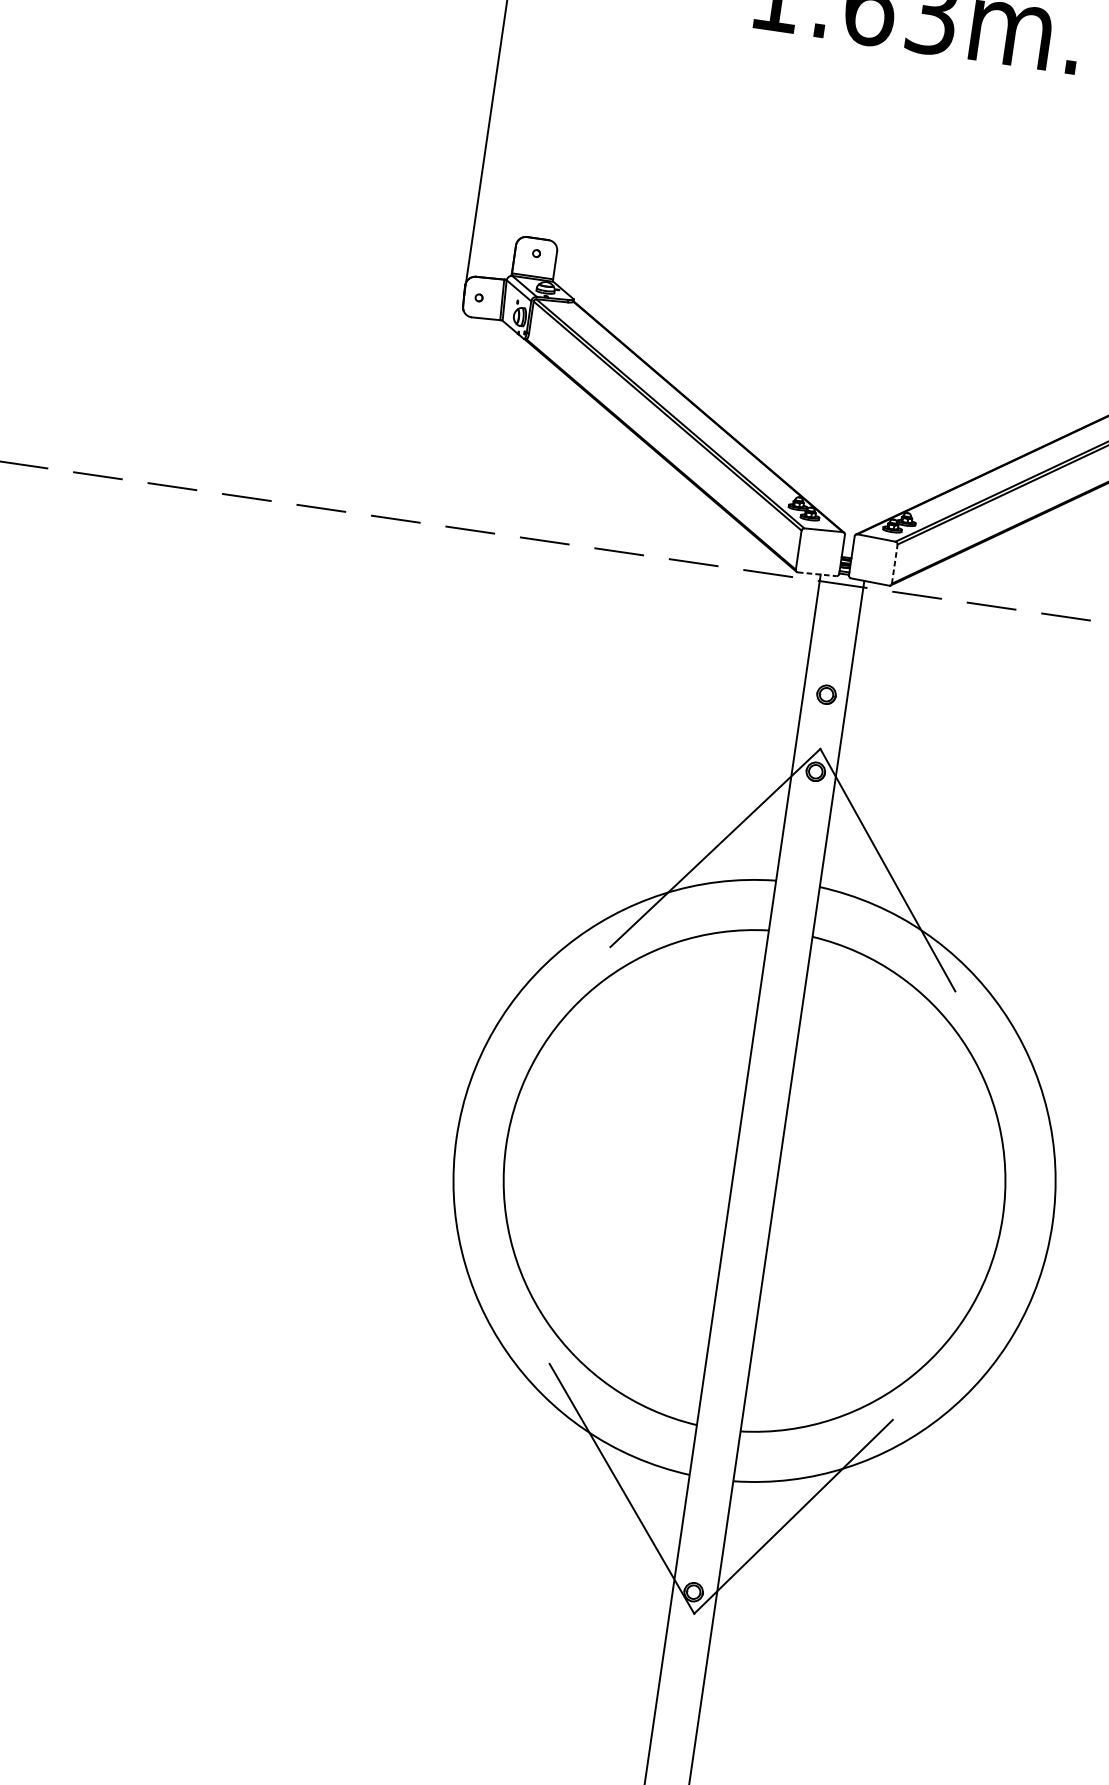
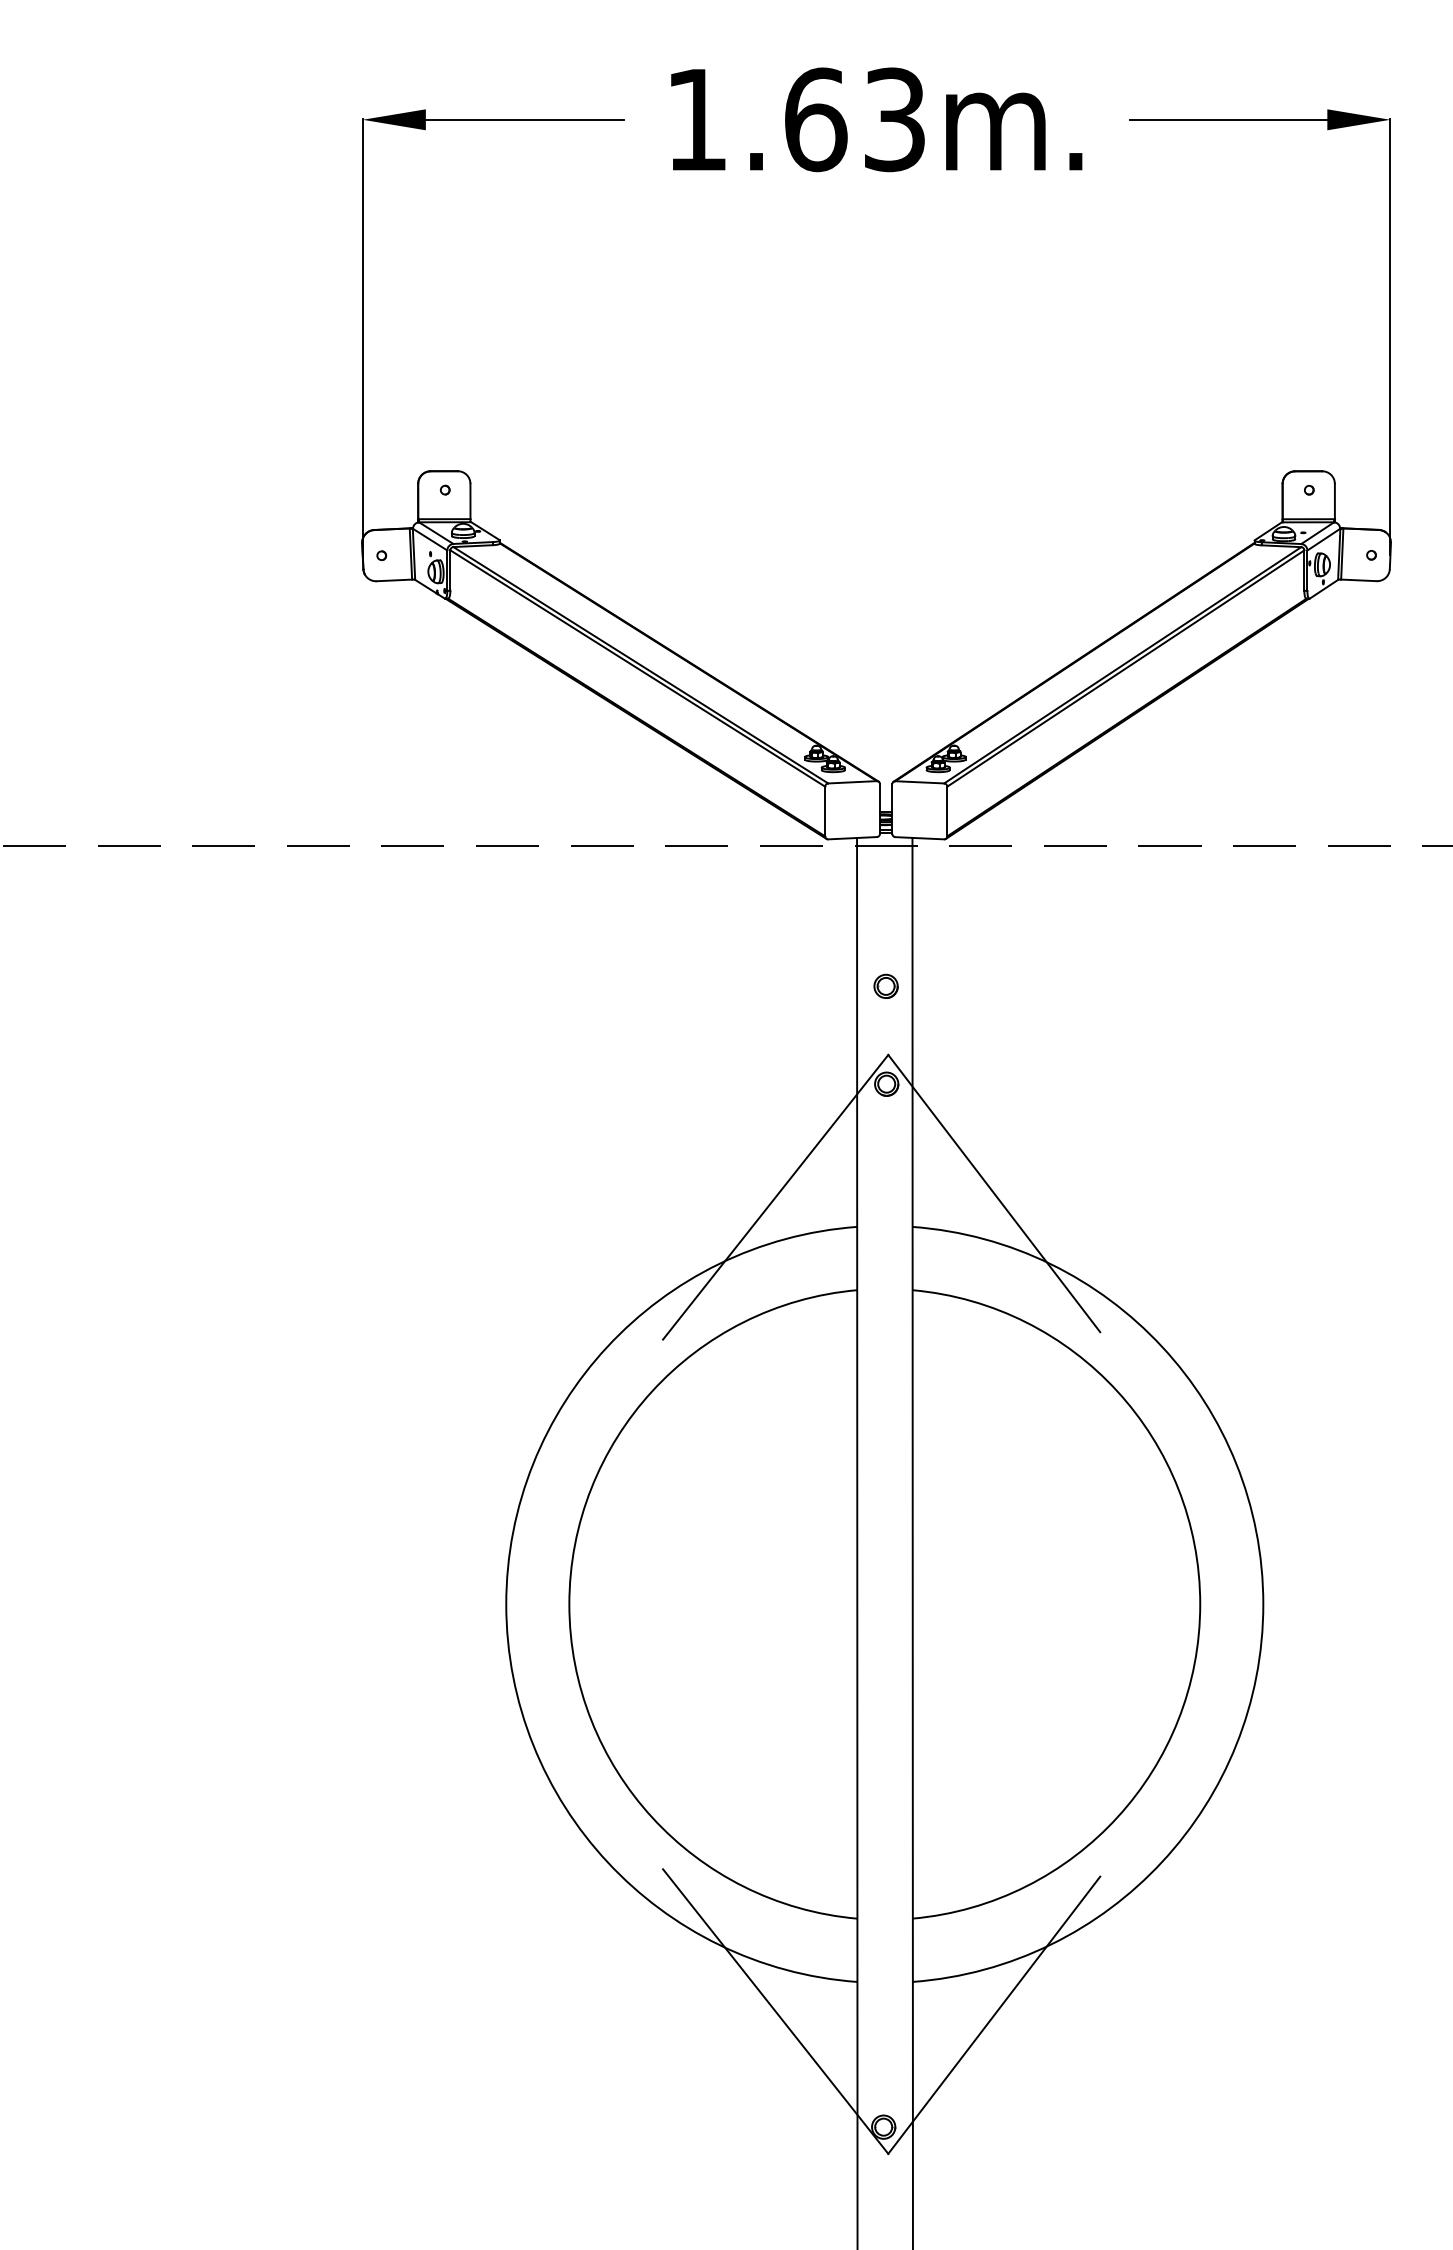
line: (894, 564) -> (947, 811), dashed -> solid
line: (817, 574) -> (853, 838), dashed -> solid

